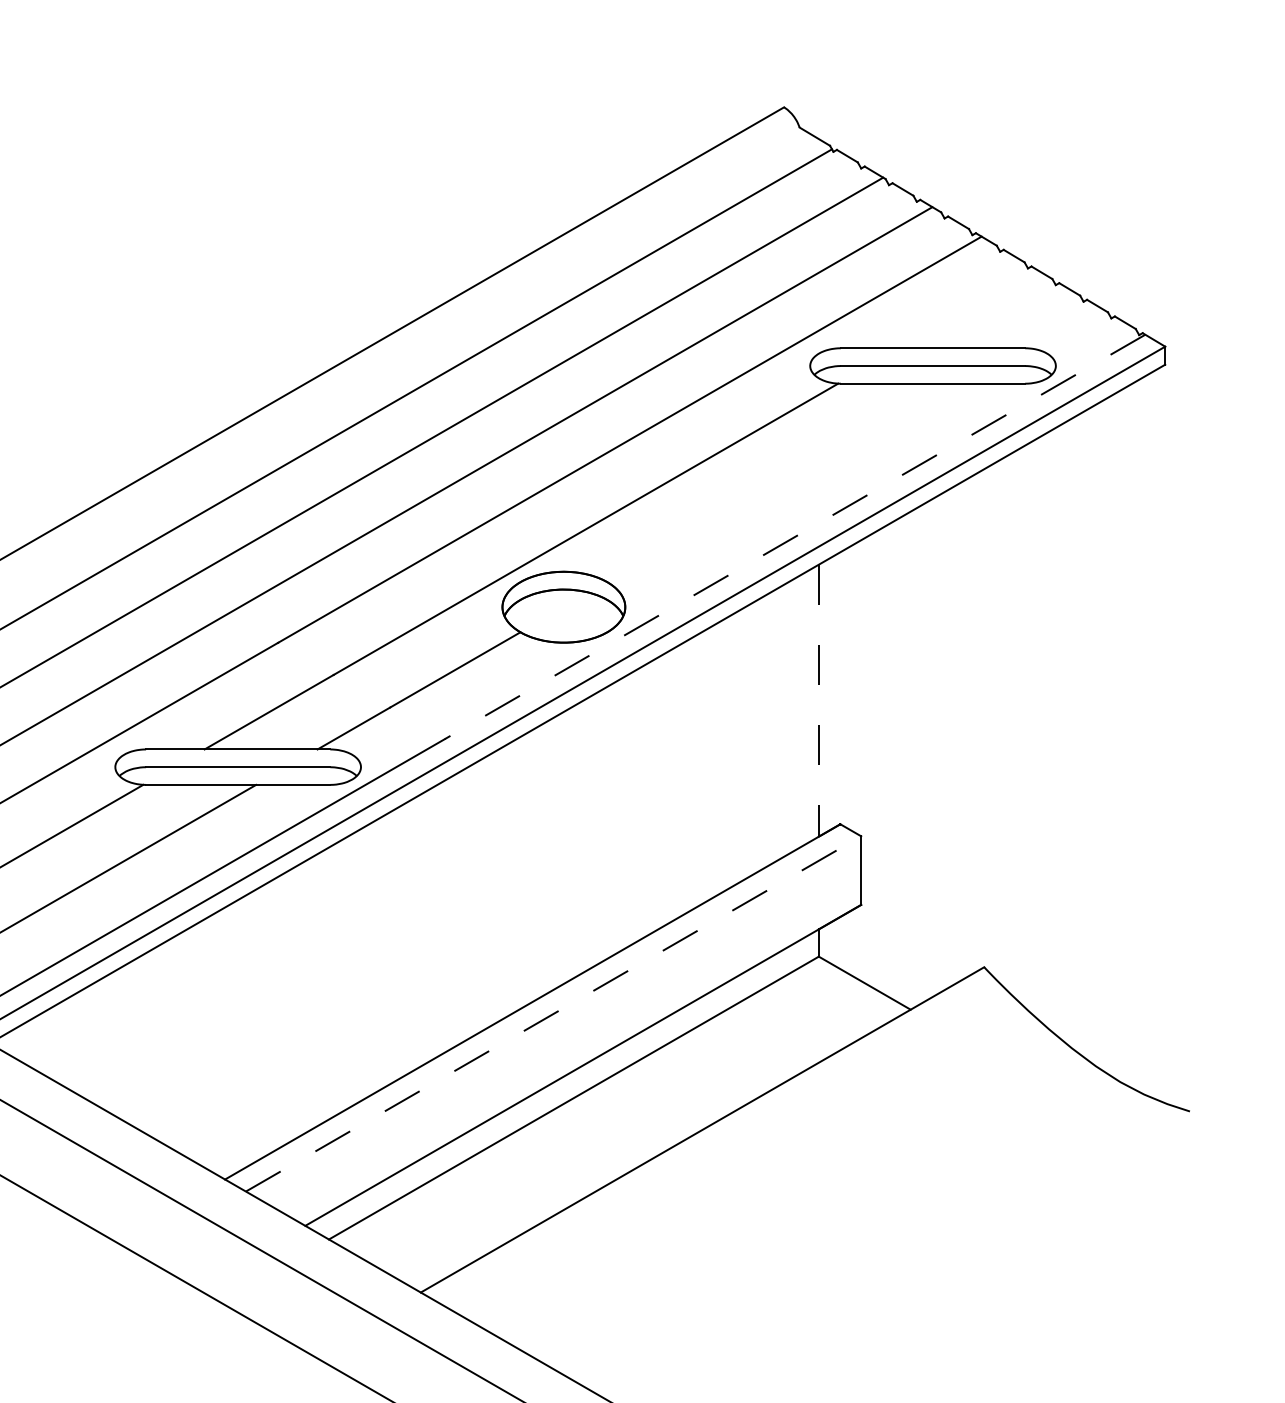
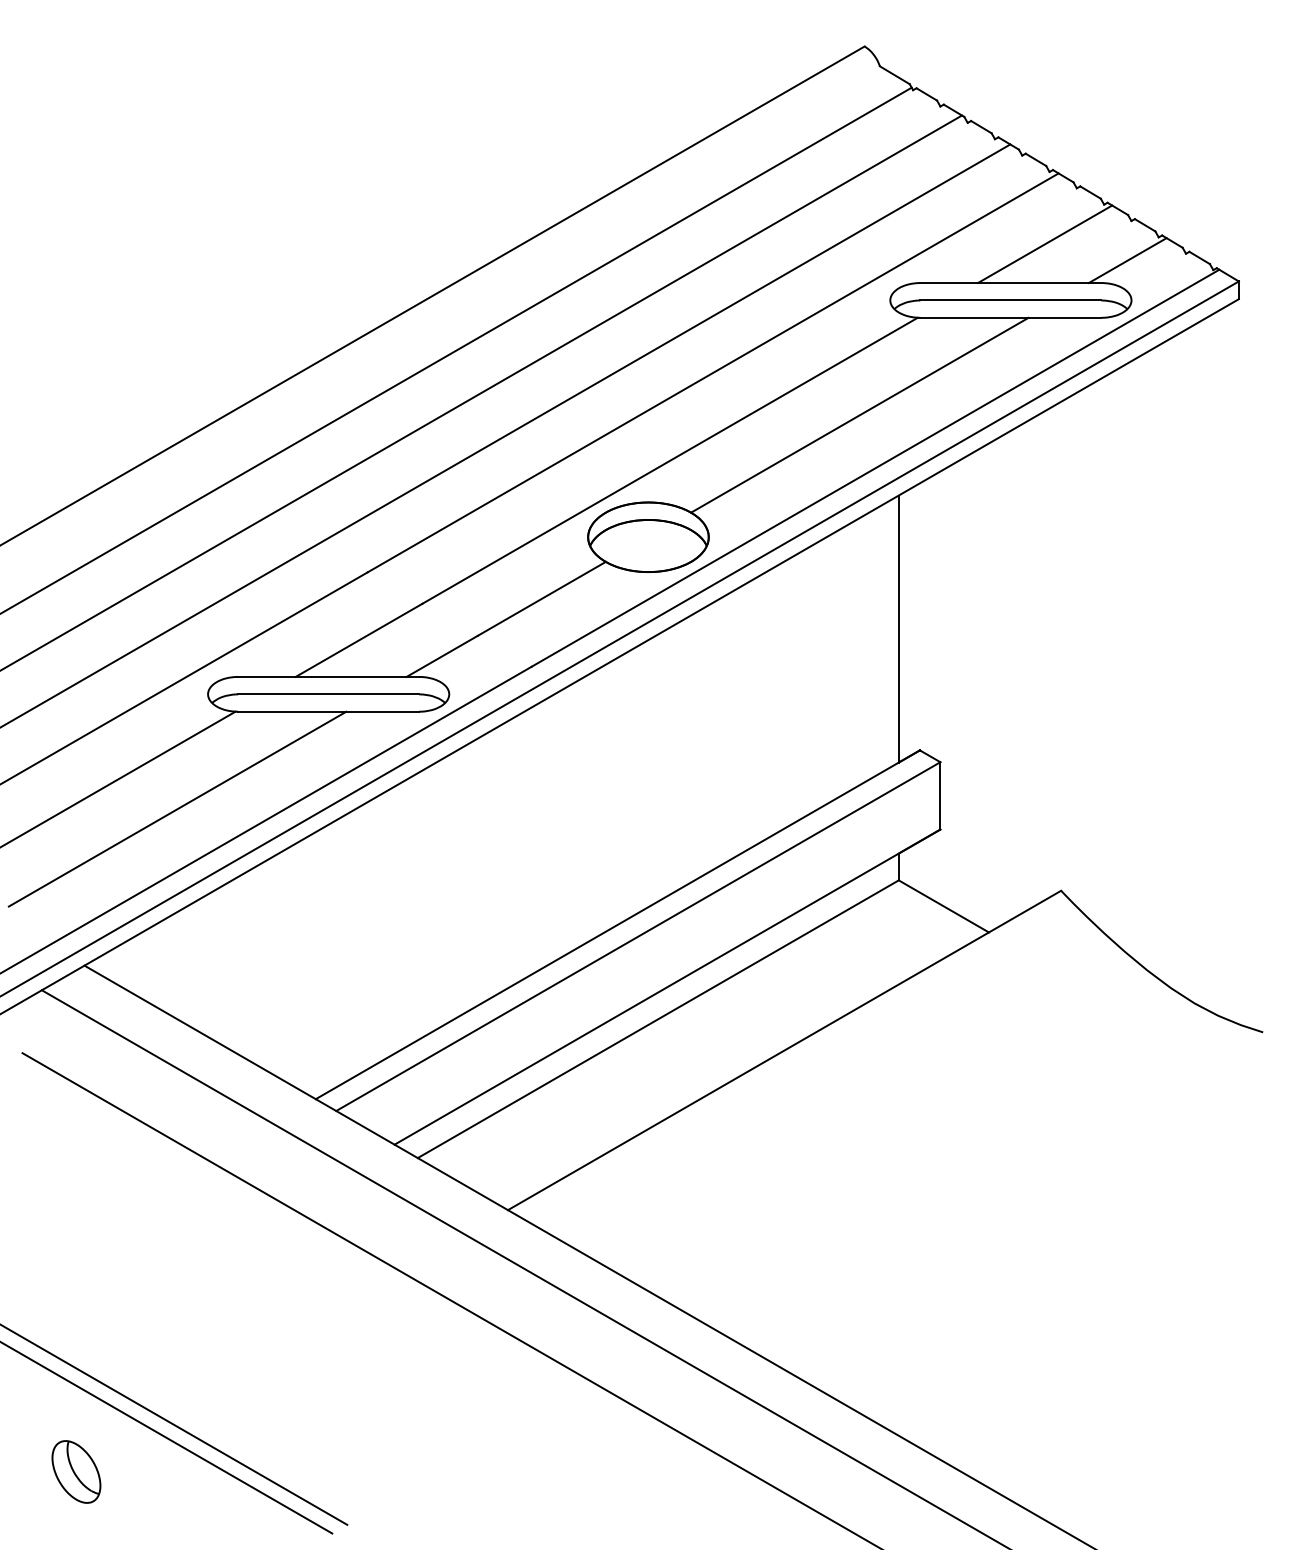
line: (967, 309) -> (1044, 244), added
line: (1051, 325) -> (1127, 260), added
line: (778, 482) -> (859, 414), added
line: (795, 537) -> (875, 468), dashed -> solid
line: (818, 701) -> (898, 629), dashed -> solid
line: (553, 1013) -> (638, 936), dashed -> solid

